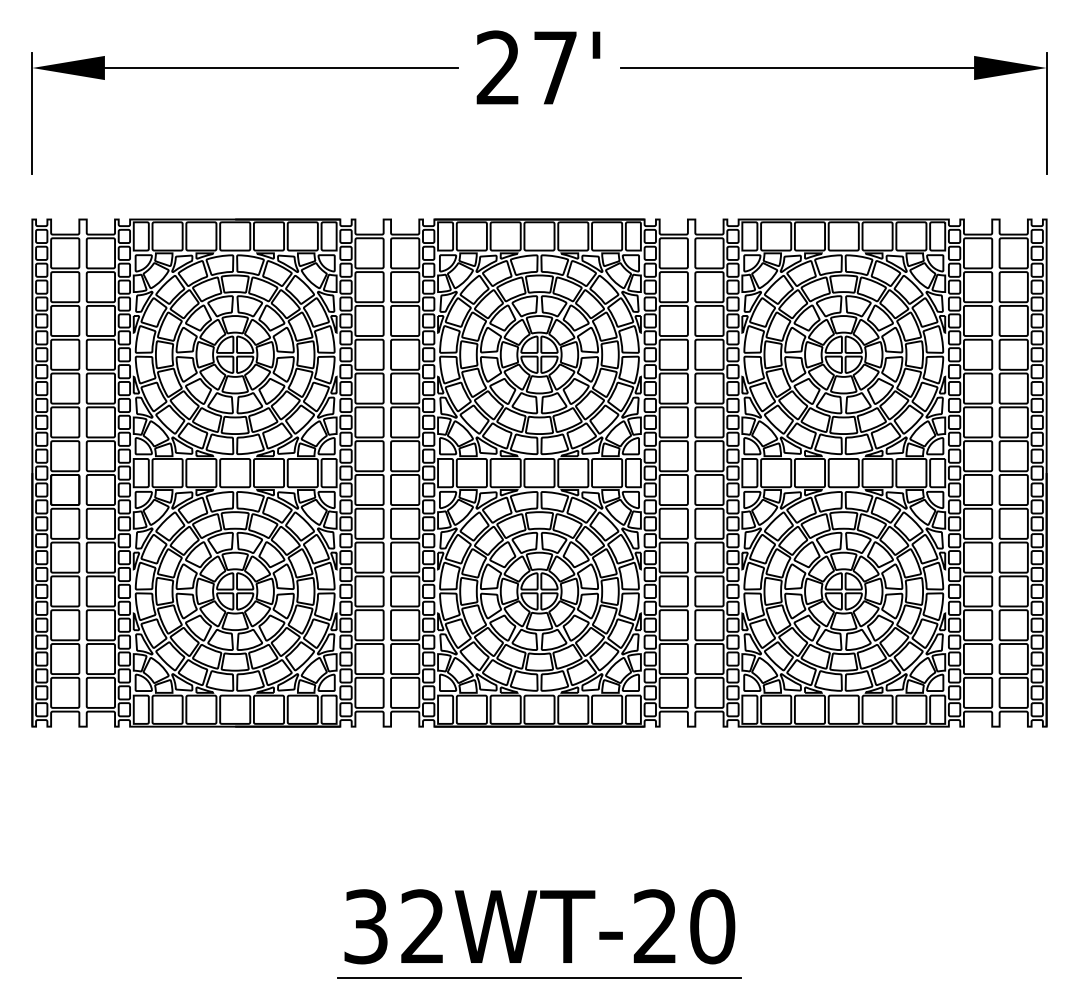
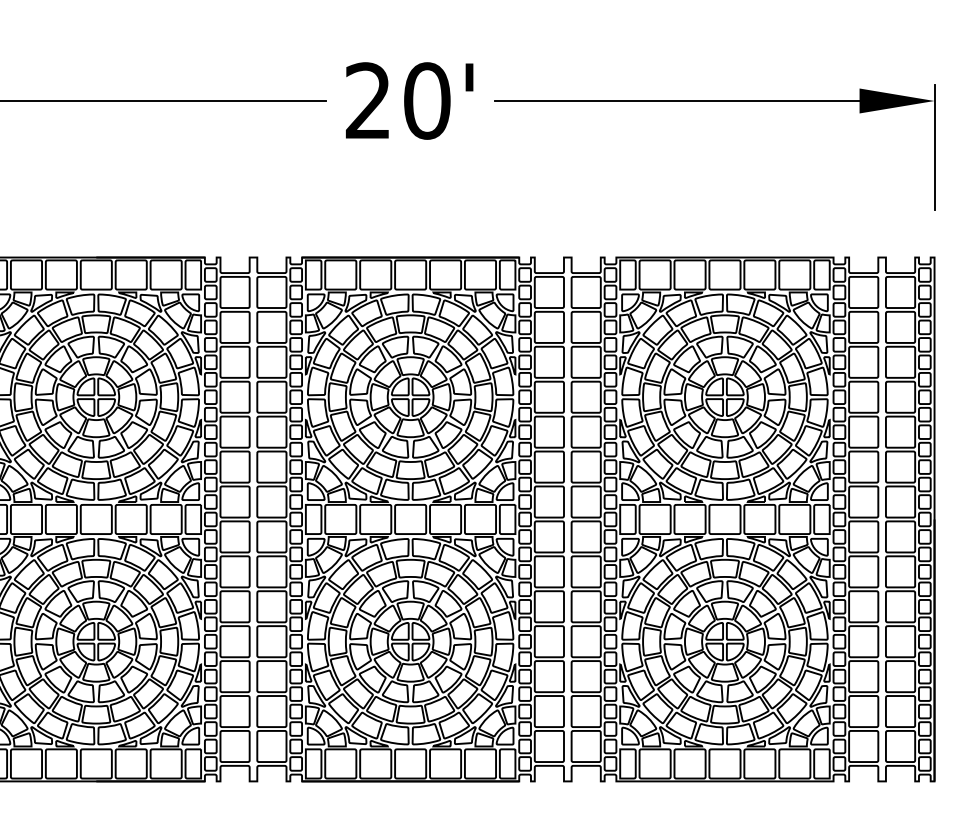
text: (555, 67) -> (427, 100), 27' -> 20'

